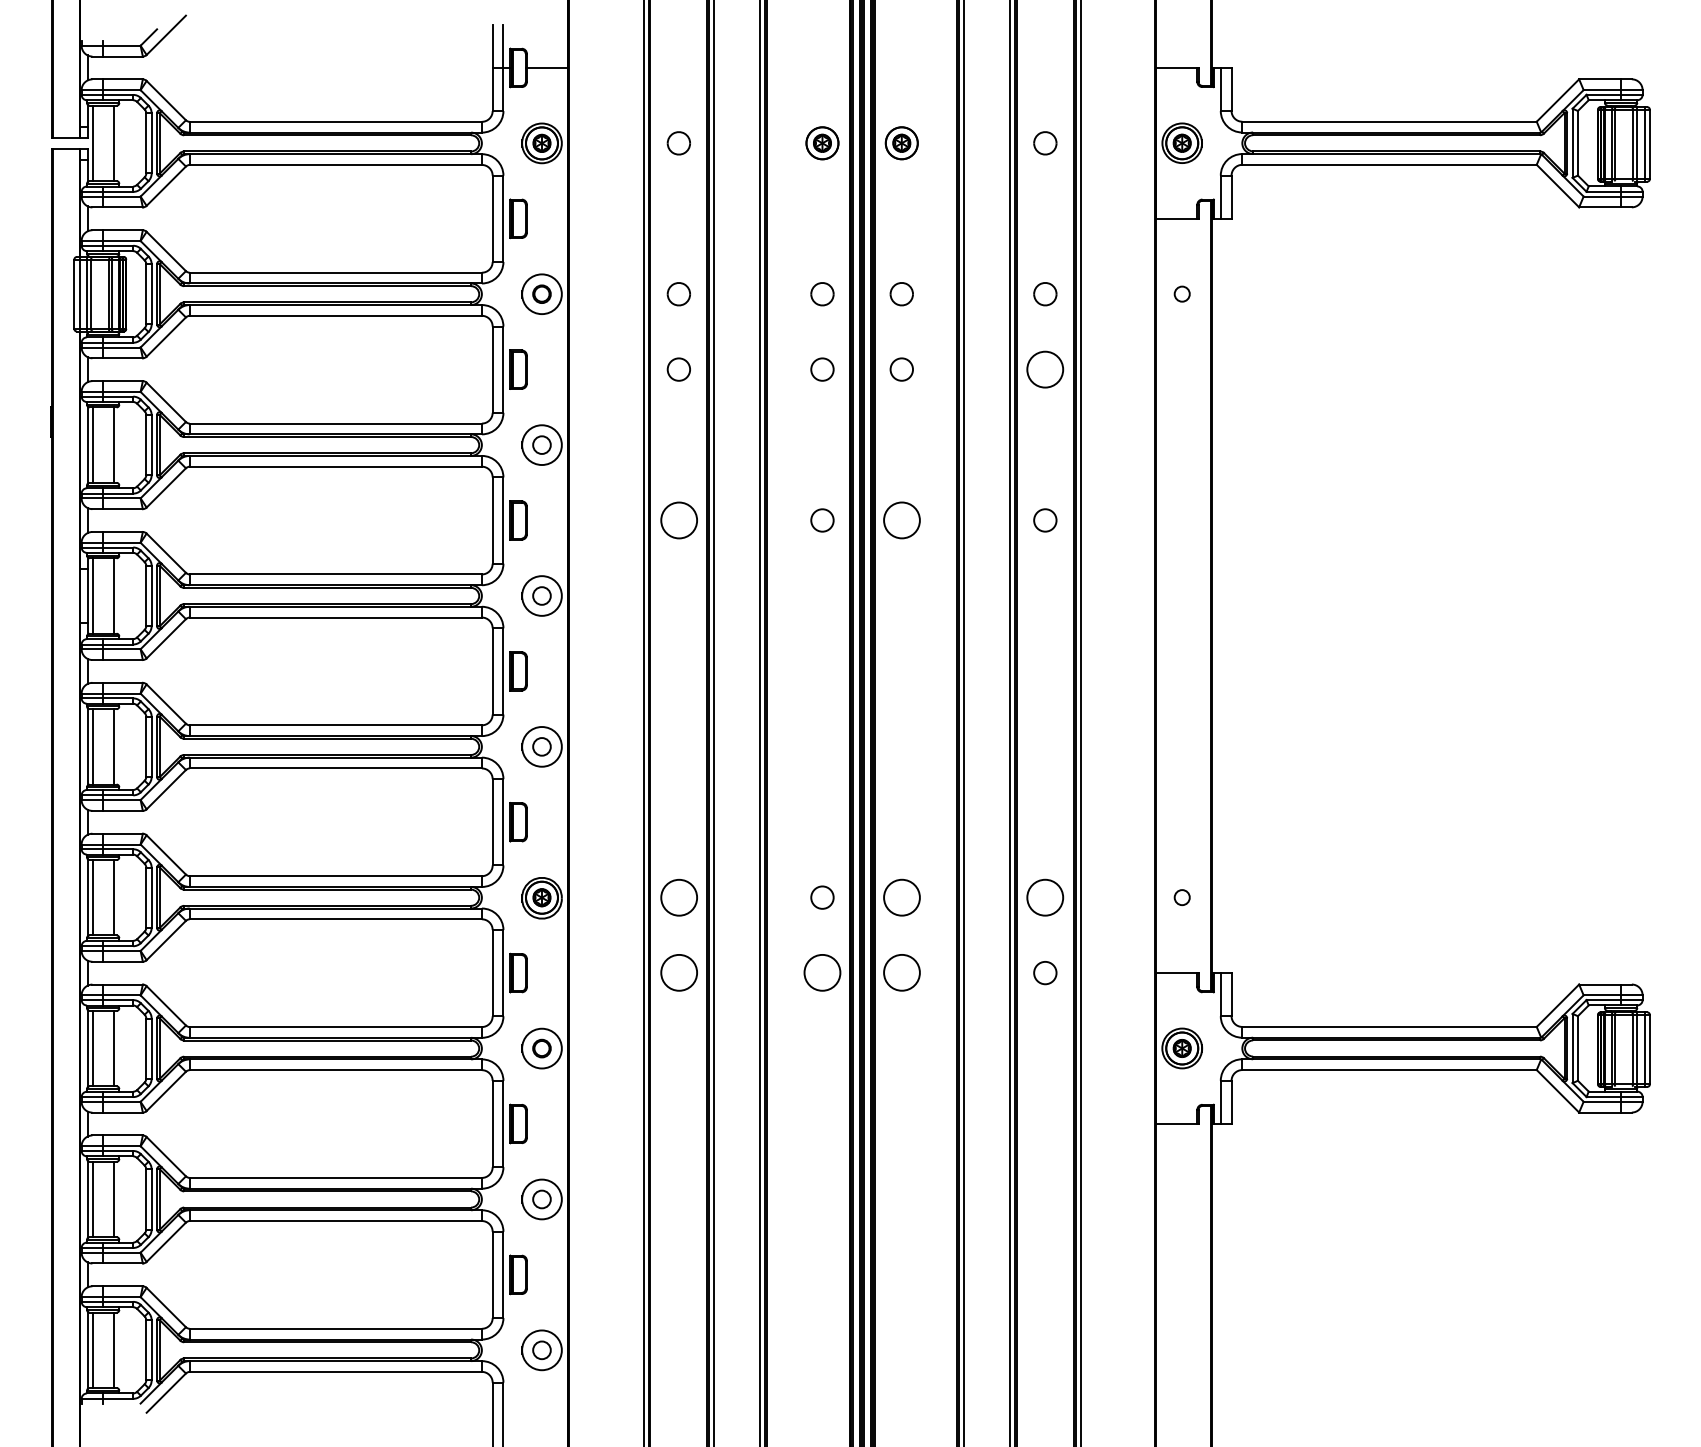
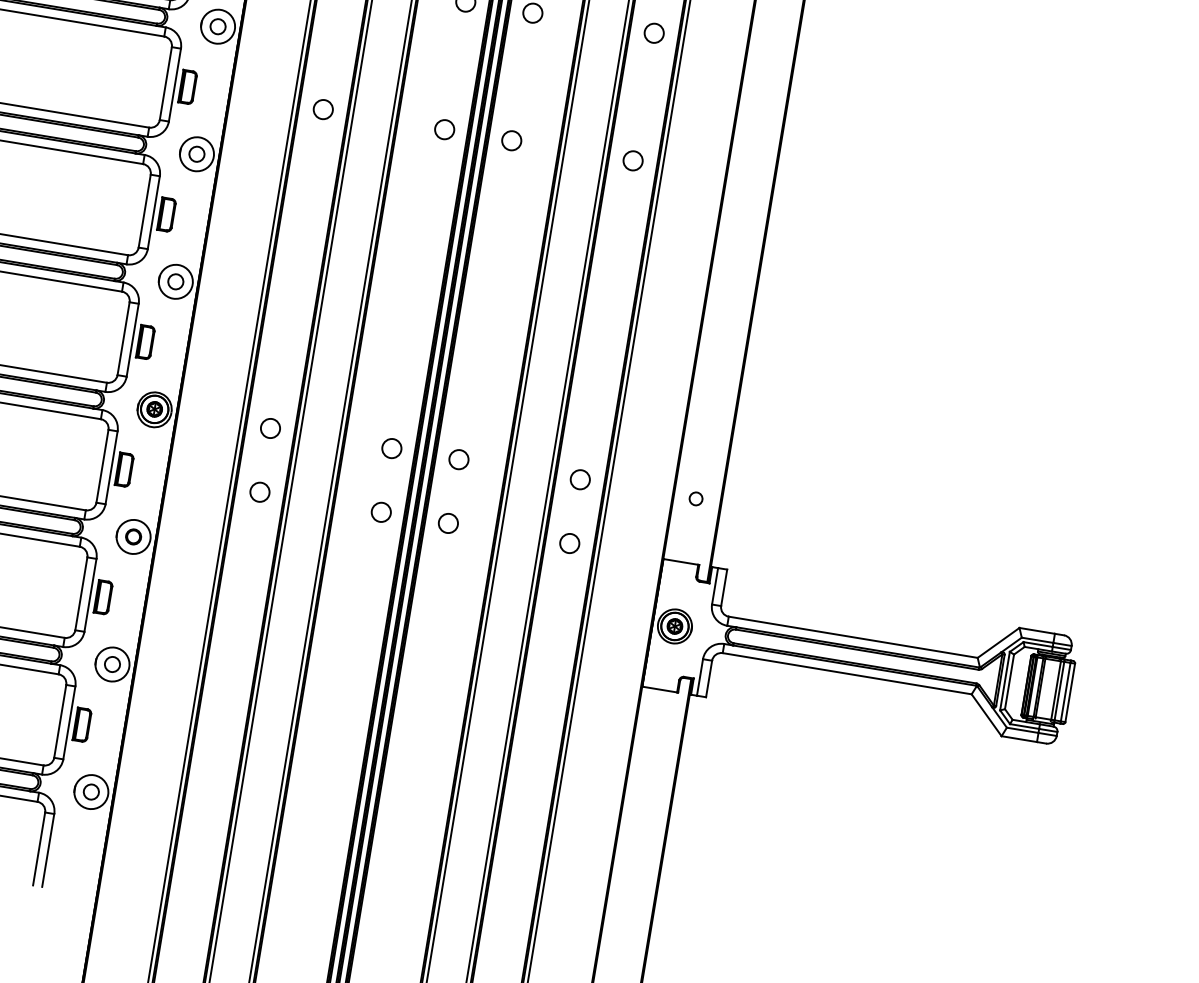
circle: (1045, 369) -> (654, 33), size x0.62
circle: (678, 520) -> (322, 109), size x0.62
circle: (901, 520) -> (511, 140), size x0.62
circle: (678, 897) -> (270, 428), size x0.62
circle: (901, 897) -> (458, 459), size x0.62
circle: (1045, 897) -> (580, 479), size x0.62
circle: (678, 973) -> (259, 492), size x0.62
circle: (822, 973) -> (381, 512), size x0.62
circle: (901, 973) -> (448, 523), size x0.62

